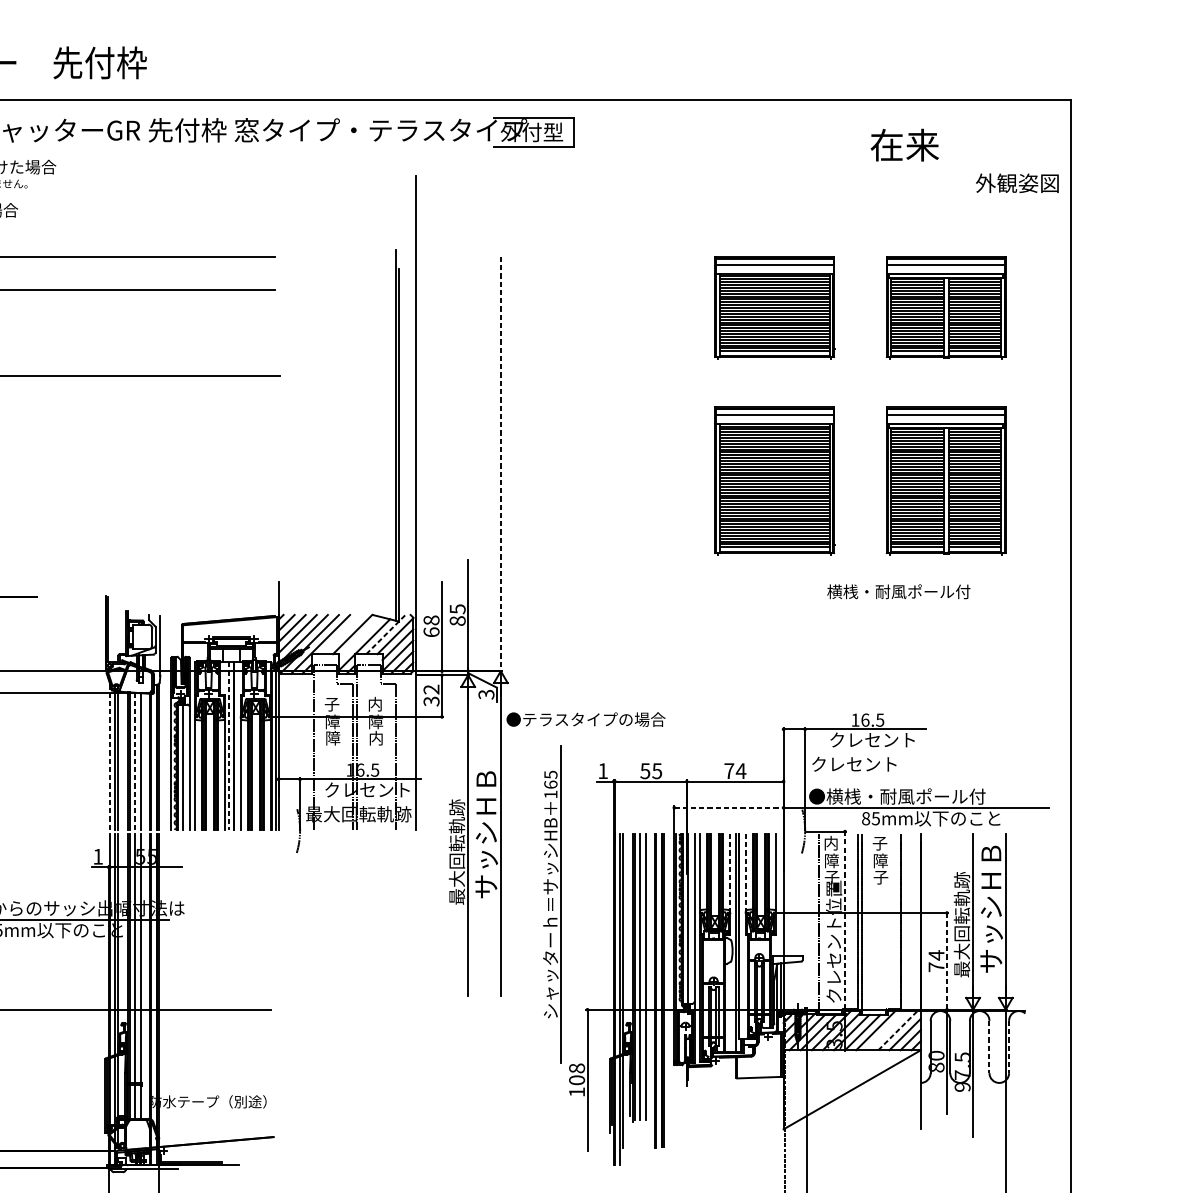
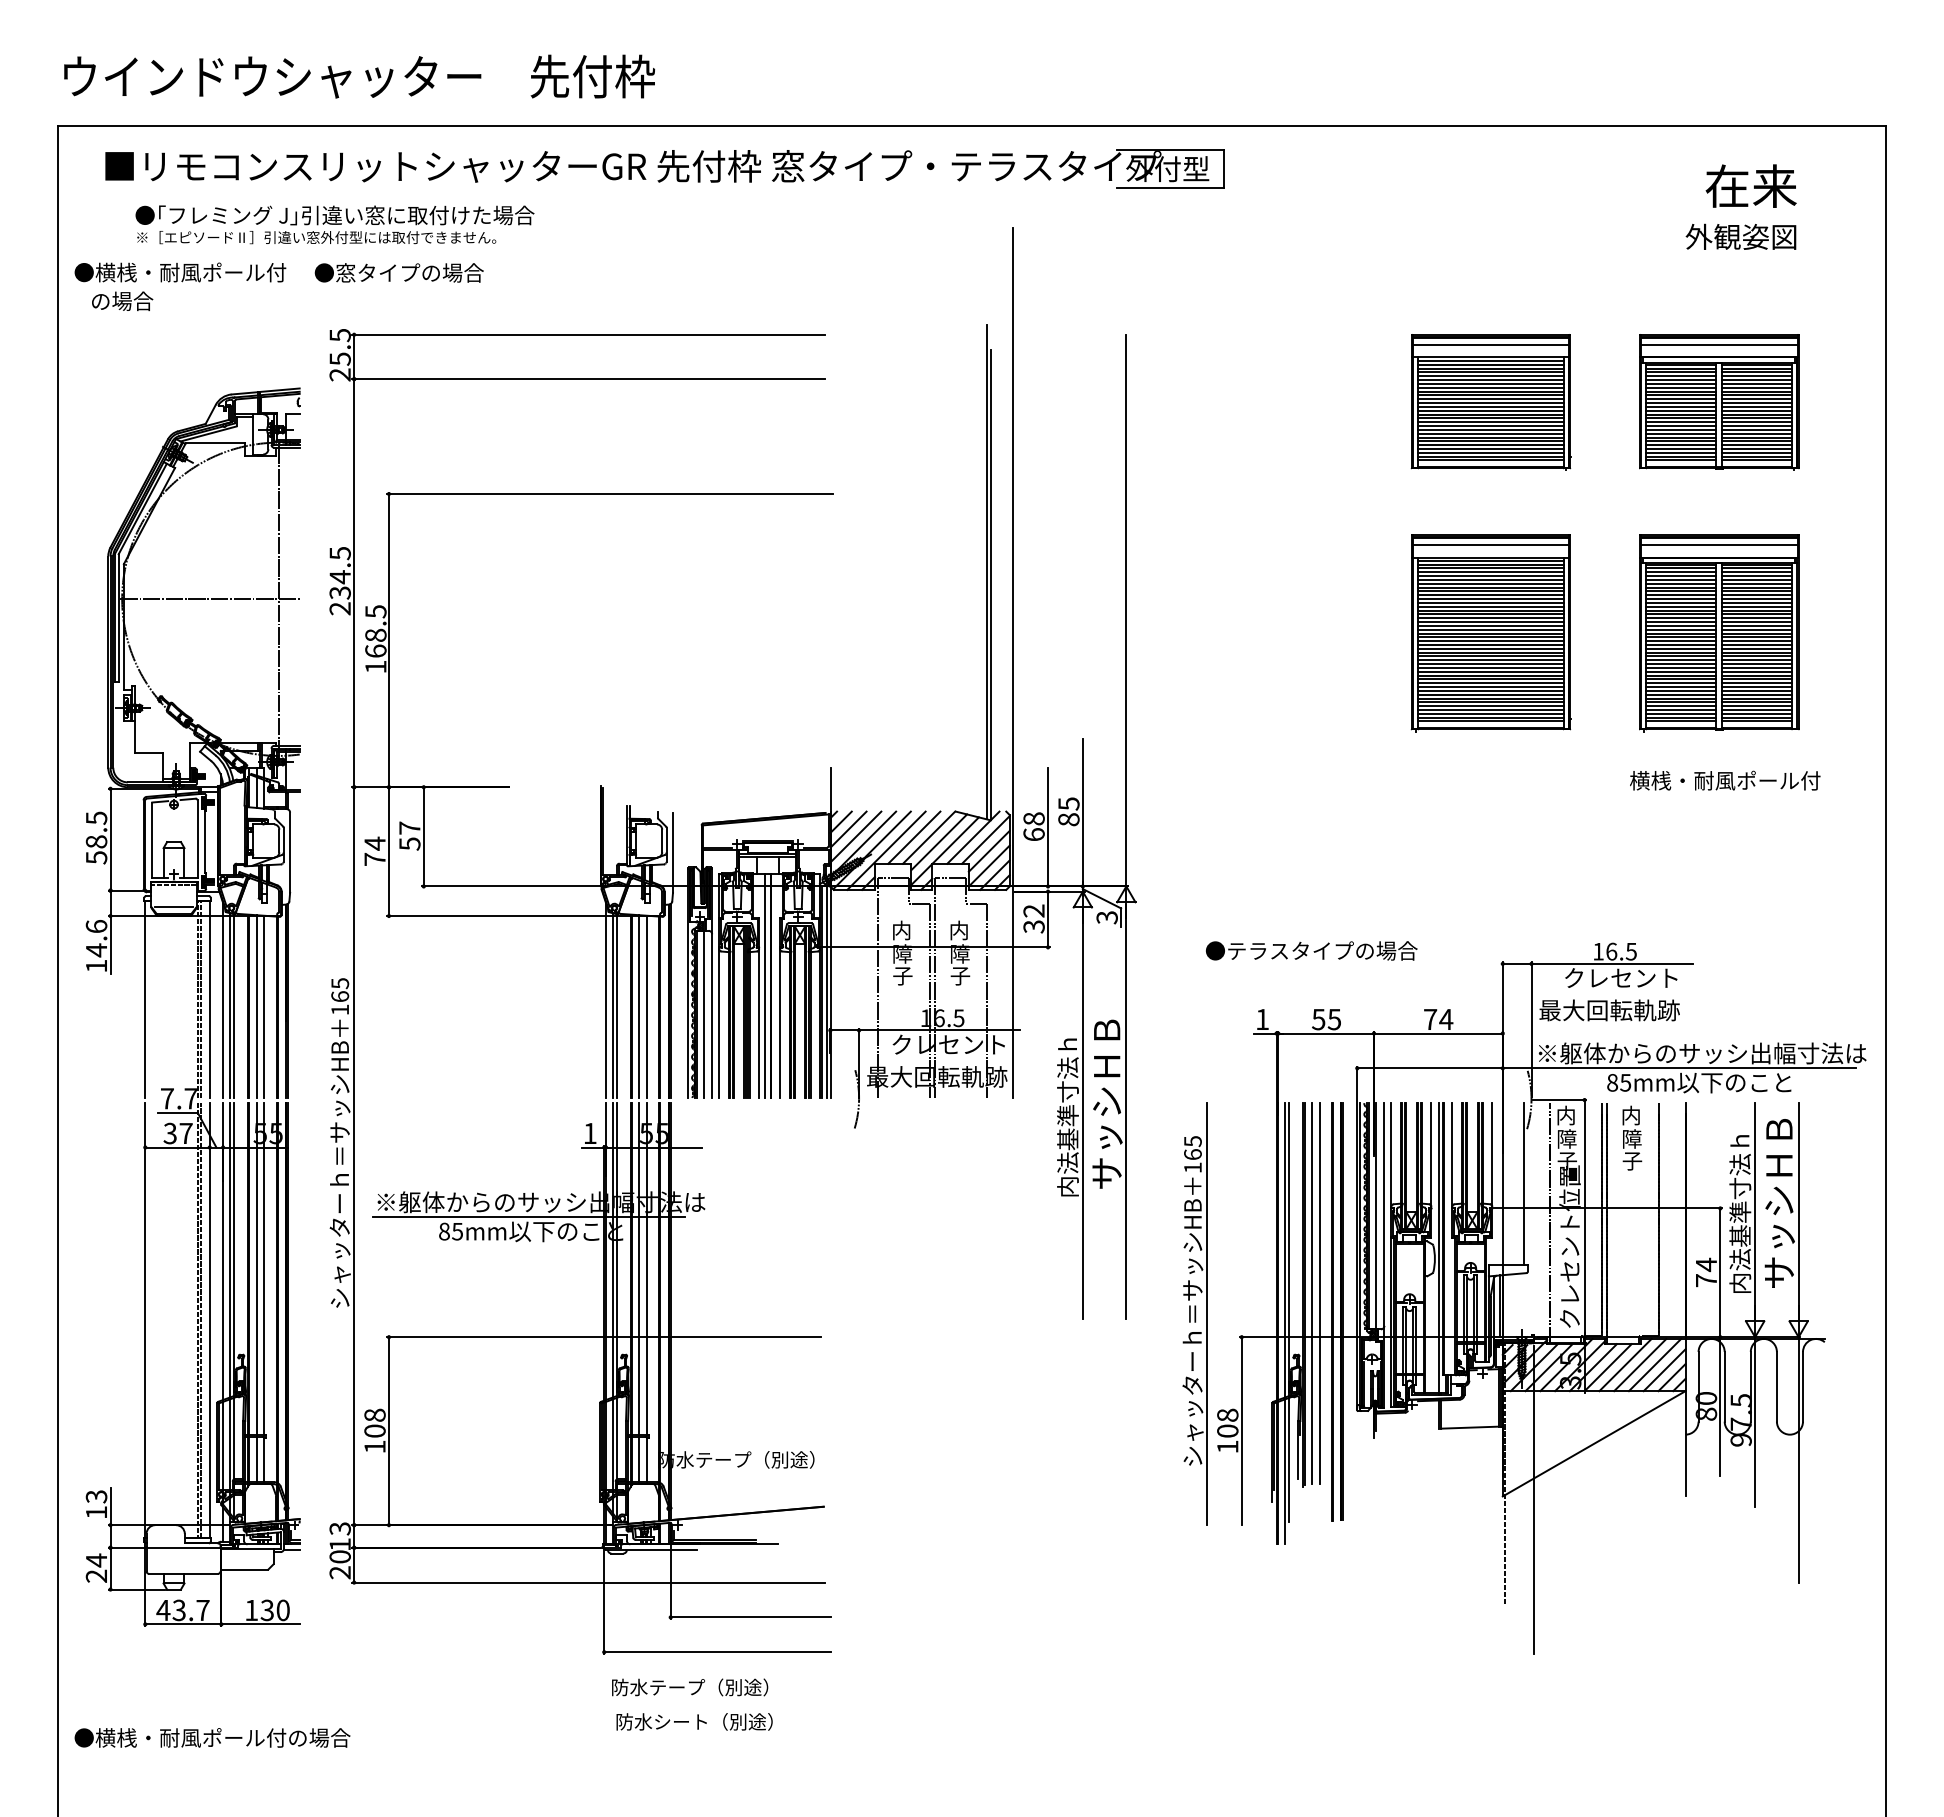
text: (904, 144) -> (1750, 185), moved
text: (1016, 183) -> (1740, 236), moved
line: (500, 463) -> (1126, 610), dashed -> solid
text: (899, 591) -> (1725, 780), moved
line: (341, 634) -> (914, 837), added
line: (386, 634) -> (973, 837), dashed -> solid
line: (360, 638) -> (939, 842), added
text: (331, 704) -> (901, 930), 子 -> 内
text: (585, 719) -> (1311, 950), moved
text: (332, 738) -> (902, 975), 障 -> 子
text: (376, 738) -> (960, 975), 内 -> 子
line: (229, 746) -> (764, 986), dashed -> solid
line: (110, 756) -> (606, 1000), dashed -> solid
line: (135, 761) -> (639, 1006), dashed -> solid
text: (863, 764) -> (1609, 1010), クレセント -> 最大回転軌跡
text: (932, 796) -> (1701, 1053), ●横桟・耐風ポール付 -> ※躯体からのサッシ出幅寸法は
line: (729, 807) -> (1430, 1068), dashed -> solid
text: (879, 843) -> (1630, 1115), 子 -> 内
text: (456, 844) -> (1067, 1117), 最大回転軌跡 -> 内法基準寸法ｈ
line: (730, 872) -> (1431, 1154), dashed -> solid
line: (745, 872) -> (1452, 1154), dashed -> solid
line: (799, 895) -> (1523, 1184), added
part: (552, 904) -> (1194, 1313), moved
text: (962, 917) -> (1740, 1214), 最大回転軌跡 -> 内法基準寸法ｈ
line: (844, 920) -> (1584, 1218), dashed -> solid
line: (947, 961) -> (1720, 1273), dashed -> solid
line: (887, 1030) -> (1640, 1364), added
line: (898, 1030) -> (1655, 1365), dashed -> solid
line: (989, 1046) -> (1776, 1386), dashed -> solid
line: (1009, 1046) -> (1803, 1386), dashed -> solid

